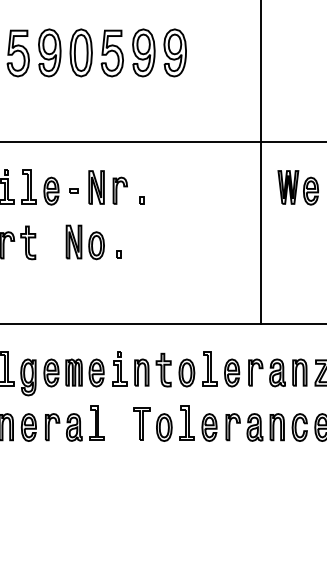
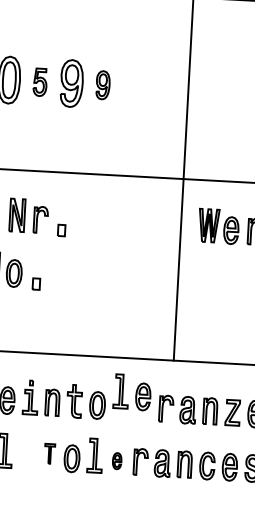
part: (174, 52) -> (102, 84), size x0.6
part: (111, 53) -> (39, 82), size x0.6
part: (141, 200) -> (61, 230), size x1.6
part: (118, 254) -> (35, 283), size x1.6
part: (221, 369) -> (132, 392), moved
part: (141, 423) -> (49, 453), size x0.6
part: (209, 427) -> (117, 461), size x0.6

